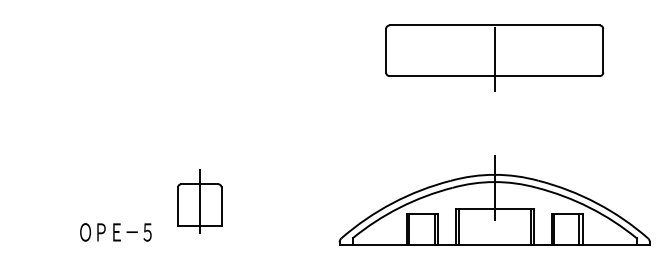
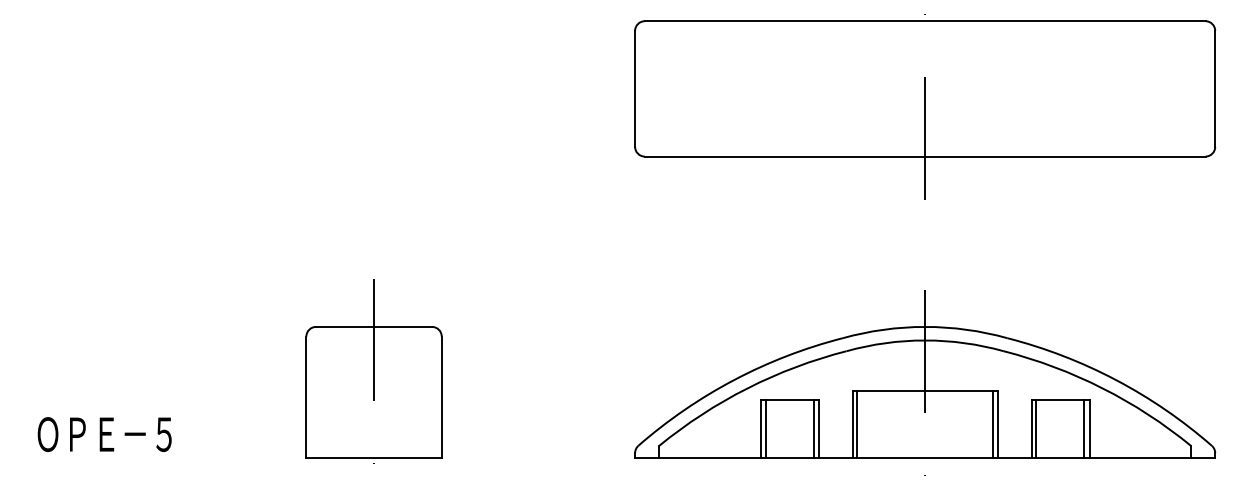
part: (494, 58) -> (924, 109), size x1.43
part: (199, 198) -> (373, 371), size x1.67
text: (115, 232) -> (104, 434), moved

